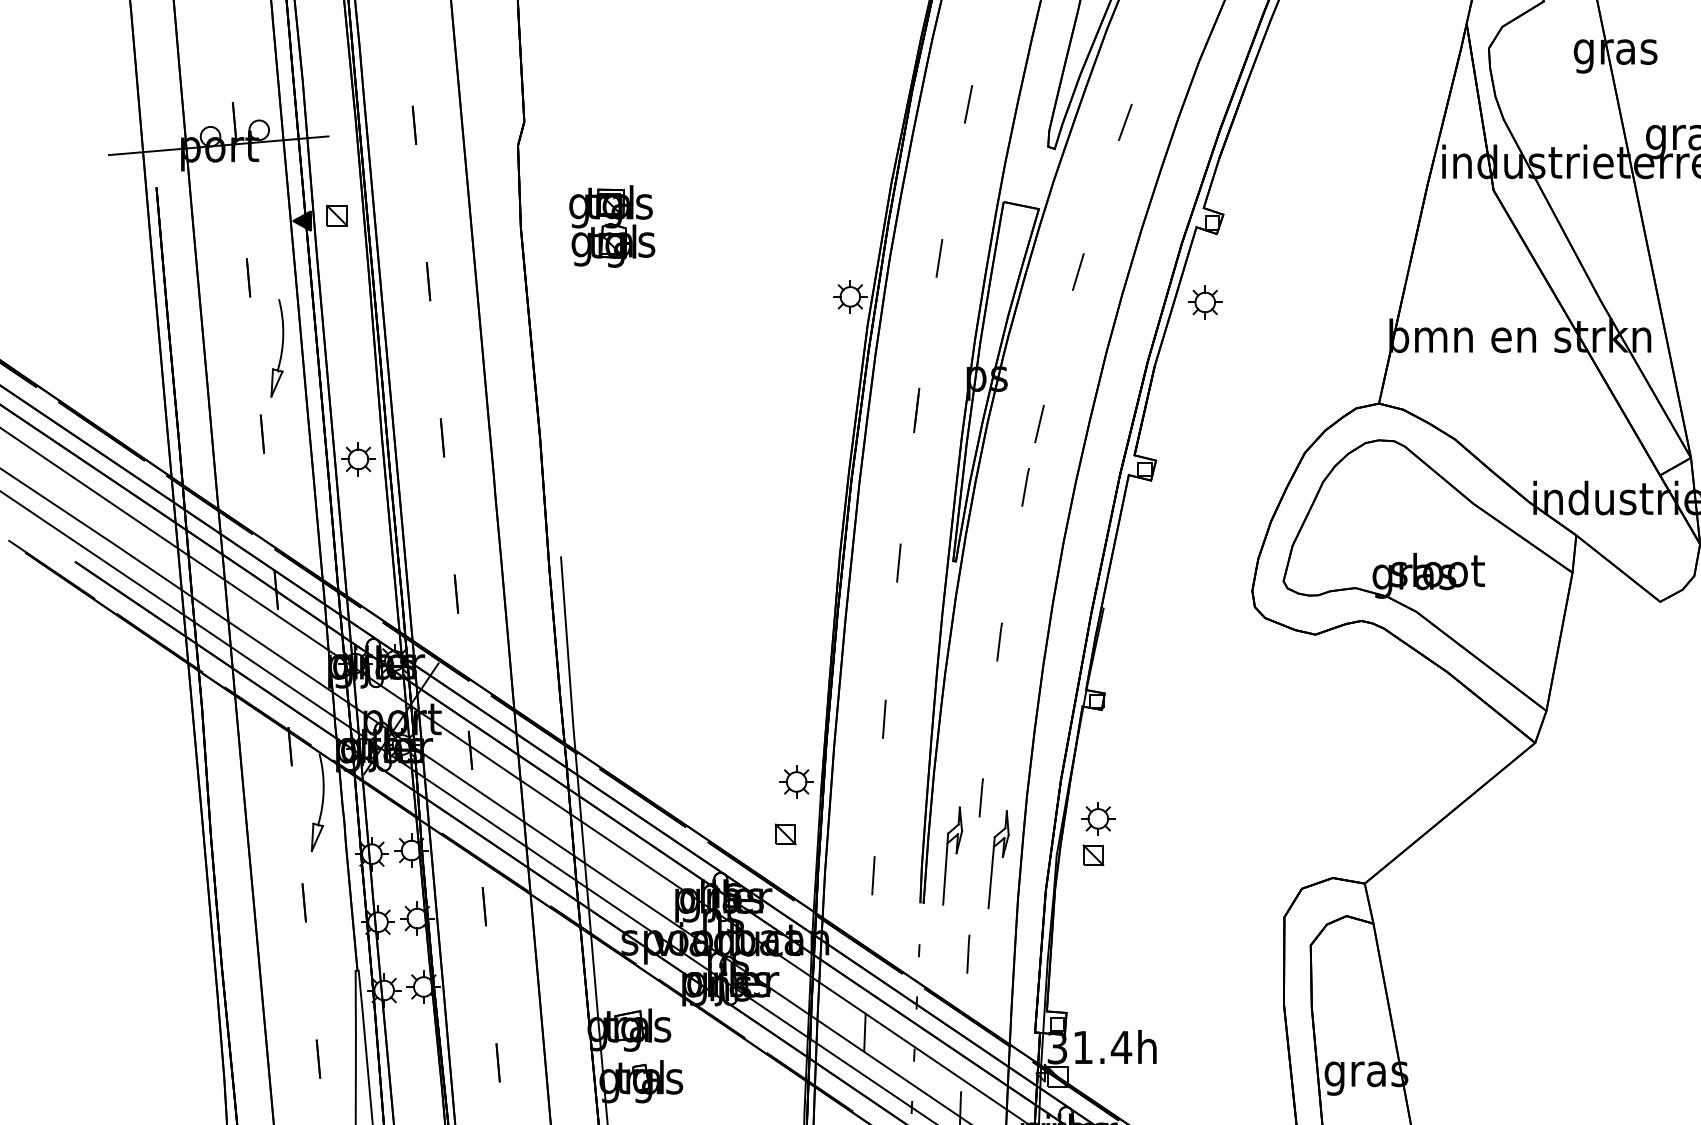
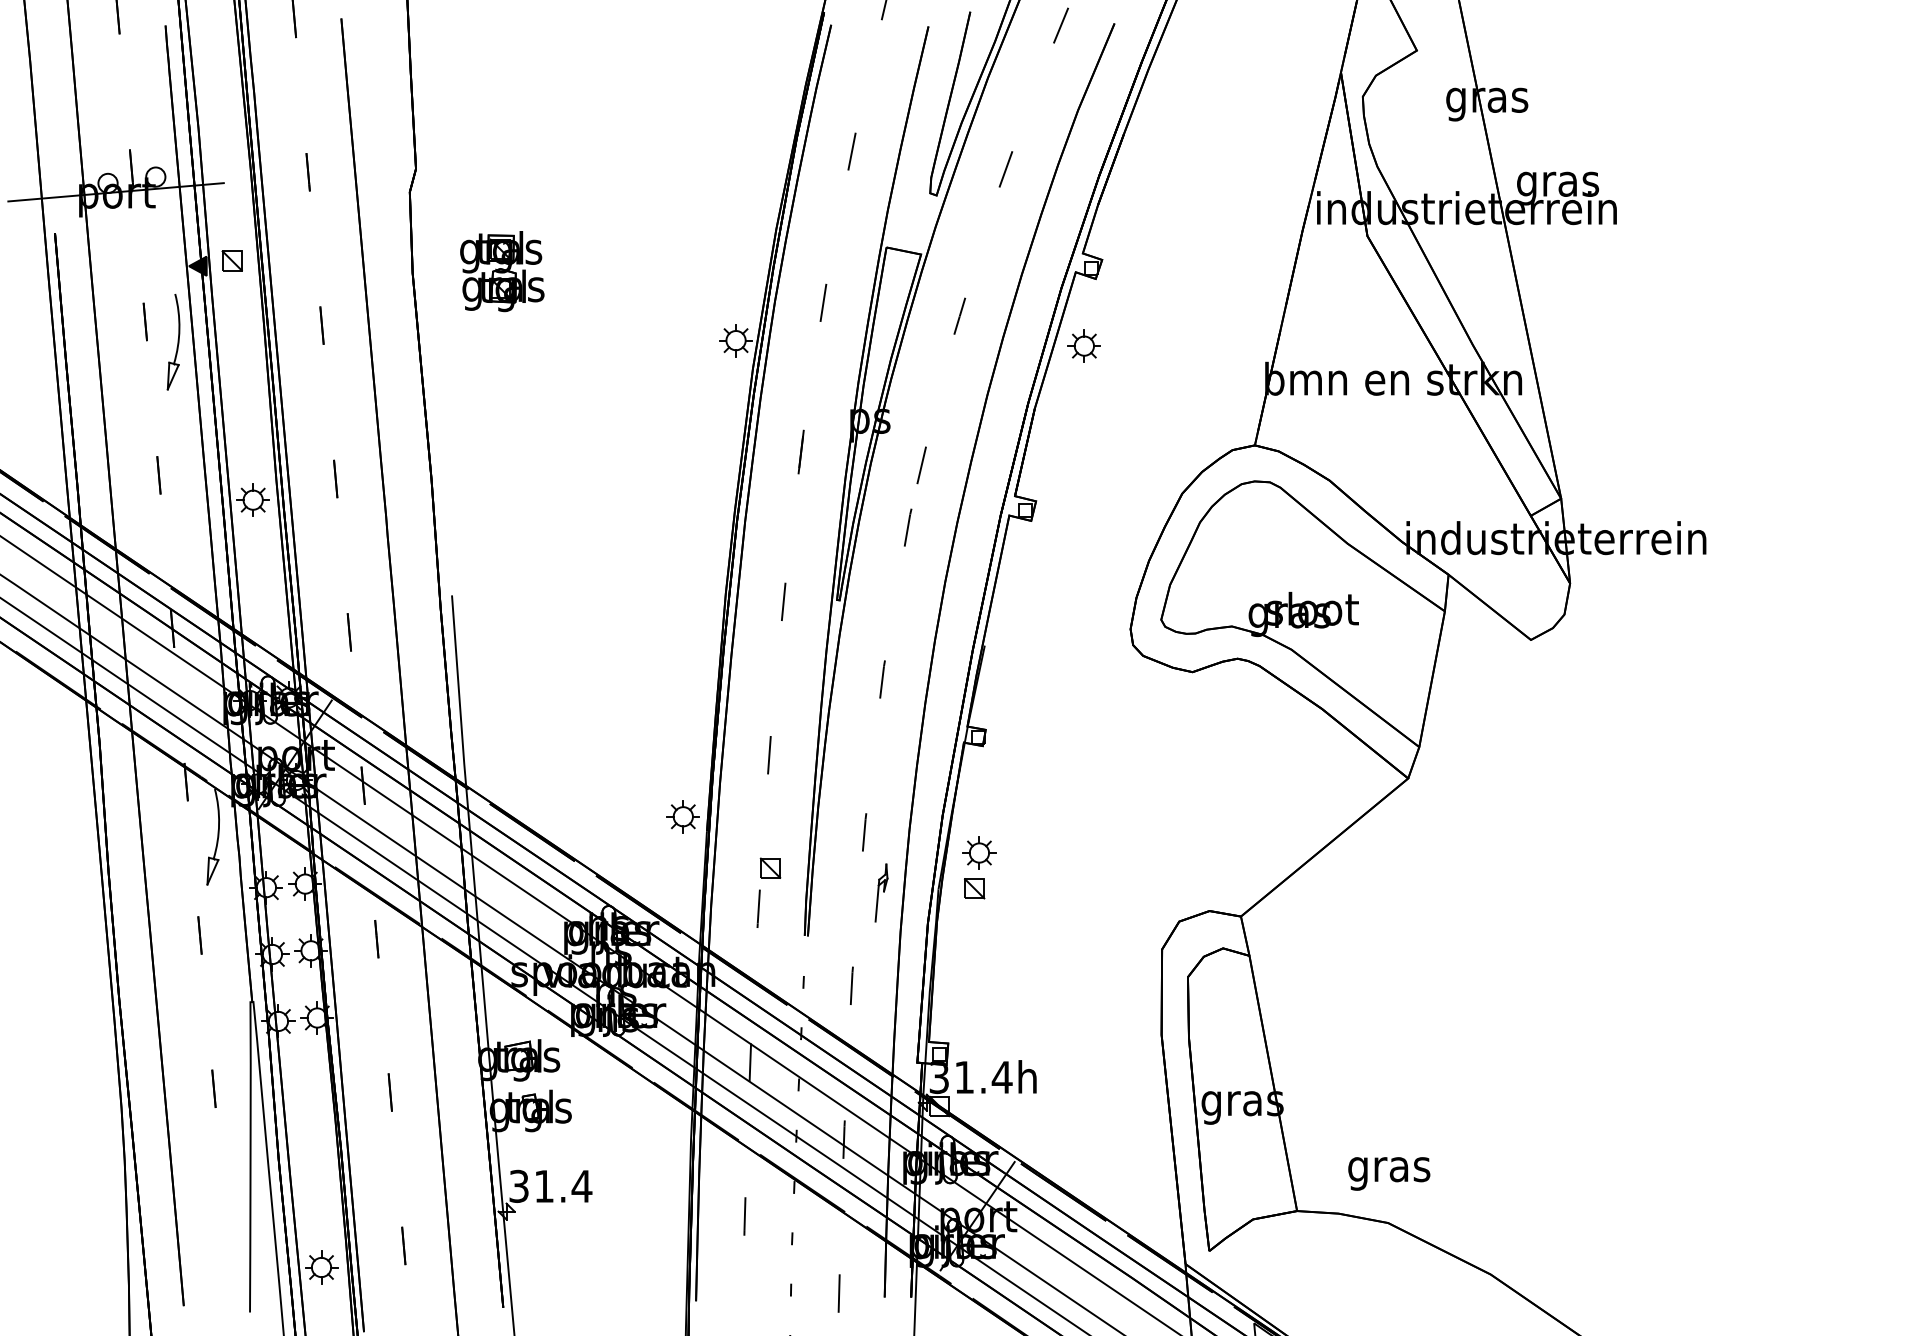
part: (277, 348) -> (173, 342), moved
part: (785, 833) -> (770, 867), moved
part: (952, 856) -> (836, 889), removed
part: (998, 859) -> (881, 892), size x0.6

